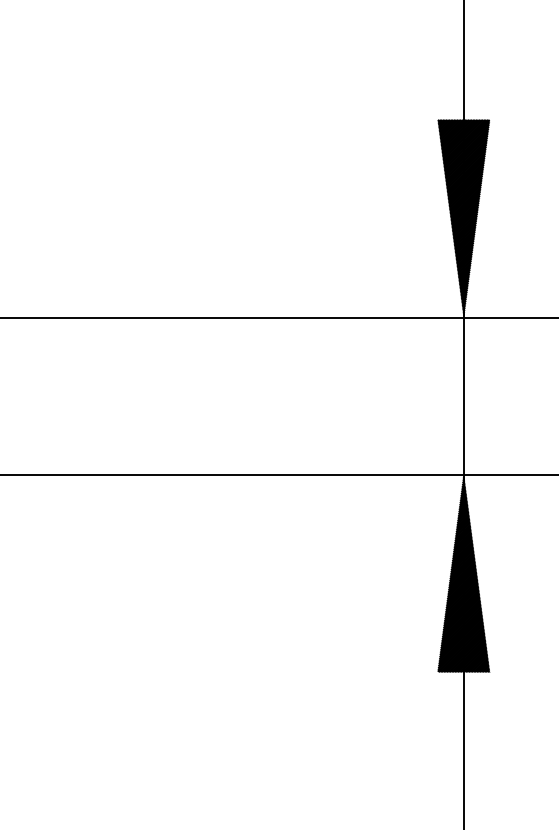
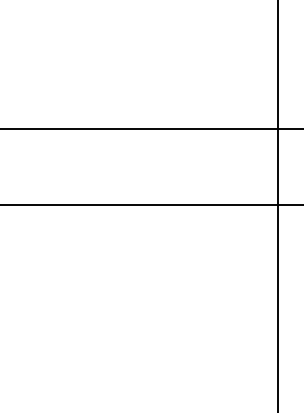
hatch: (462, 218) -> (277, 80), removed
hatch: (462, 573) -> (277, 253), removed

